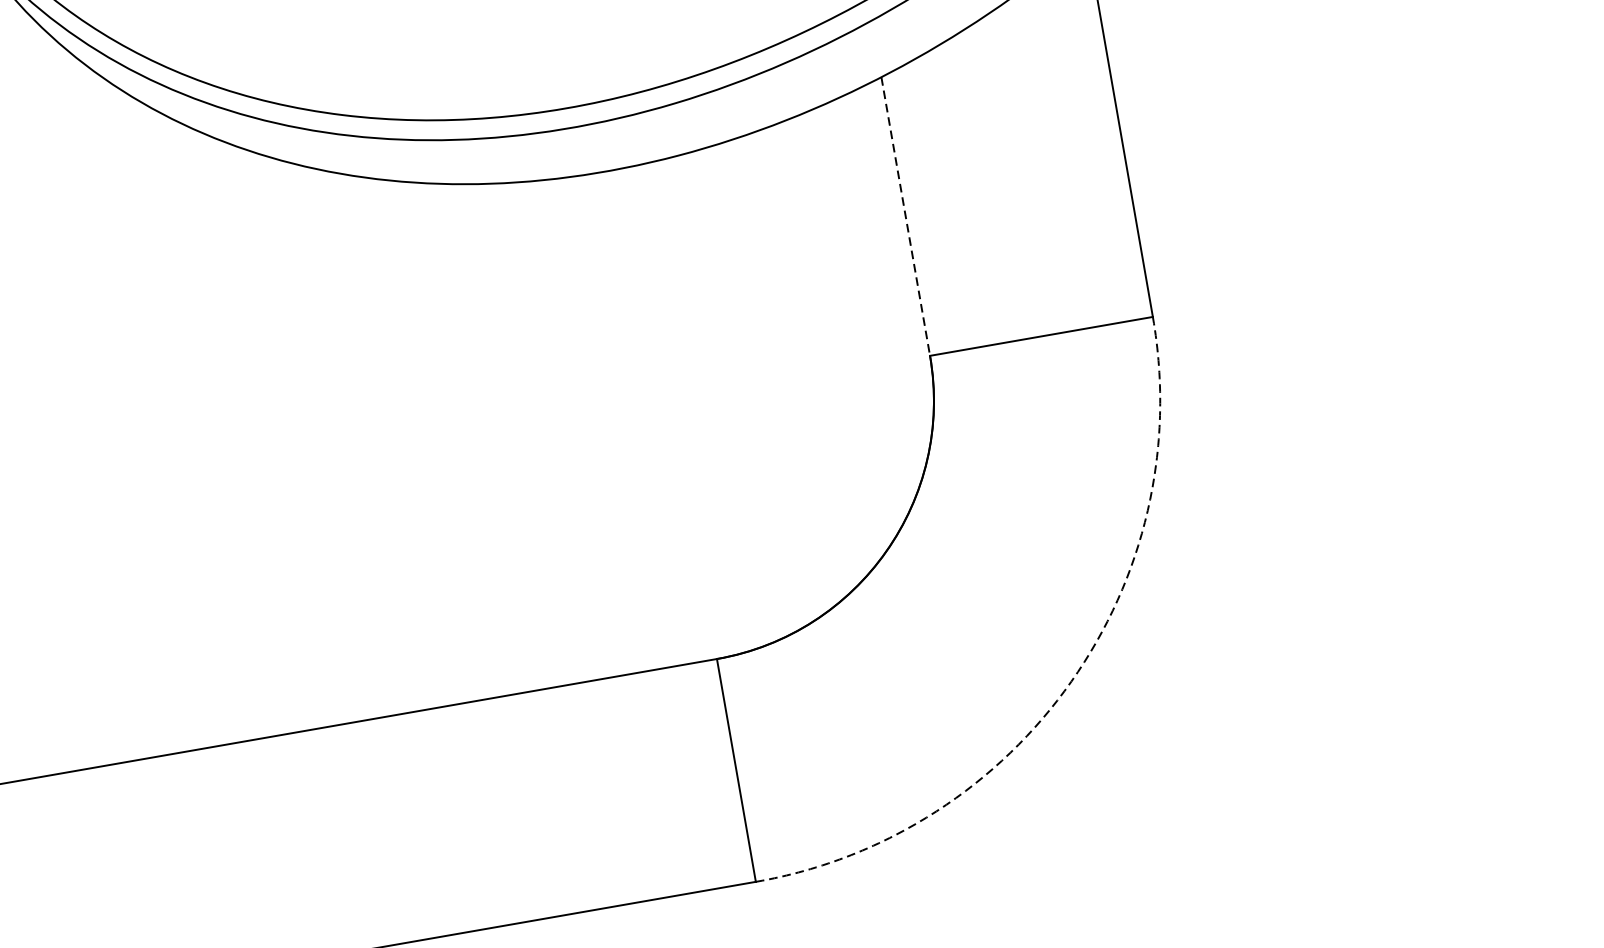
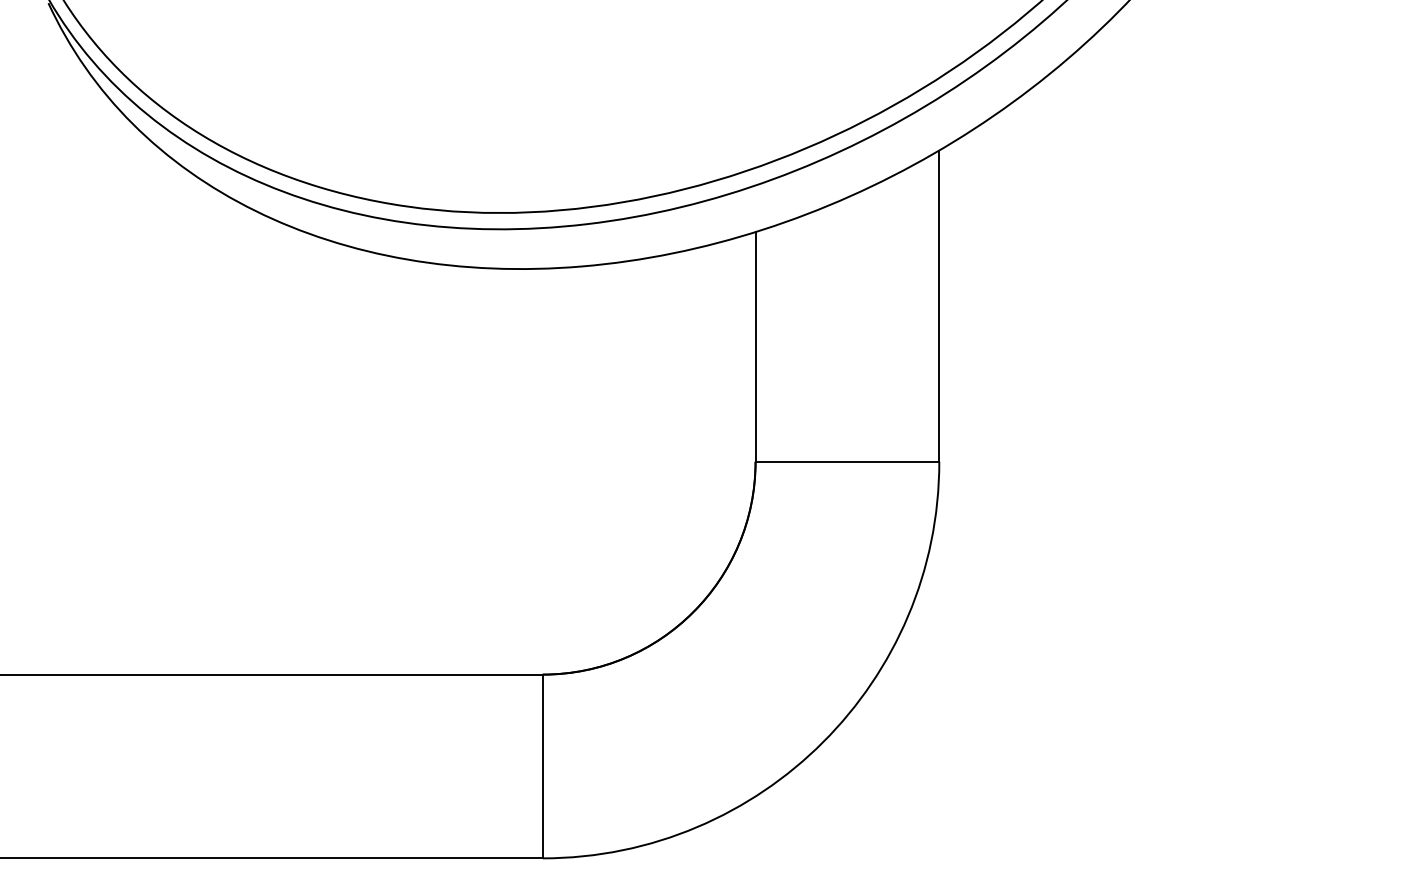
line: (905, 216) -> (755, 346), dashed -> solid
arc: (1071, 681) -> (823, 742), dashed -> solid

